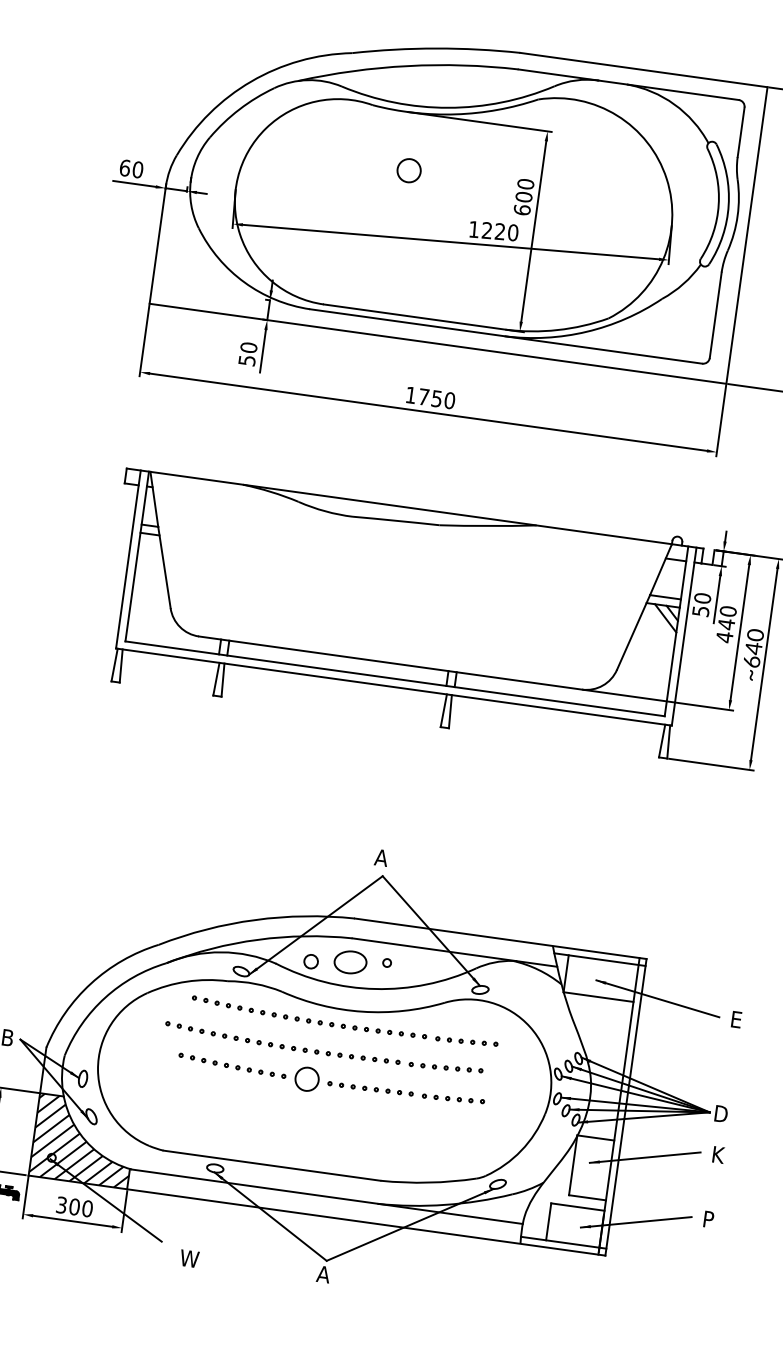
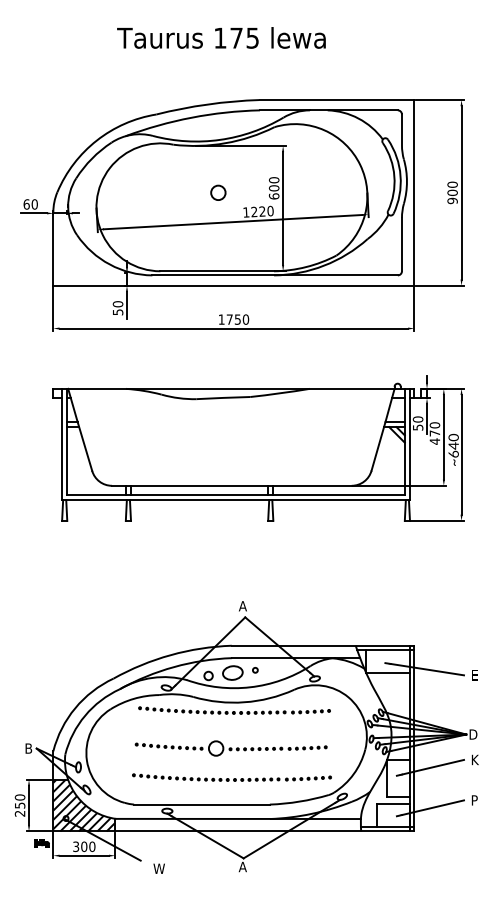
circle: (409, 170) -> (218, 192), moved
text: (725, 624) -> (434, 433), 440 -> 470
part: (323, 1048) -> (231, 777), moved

